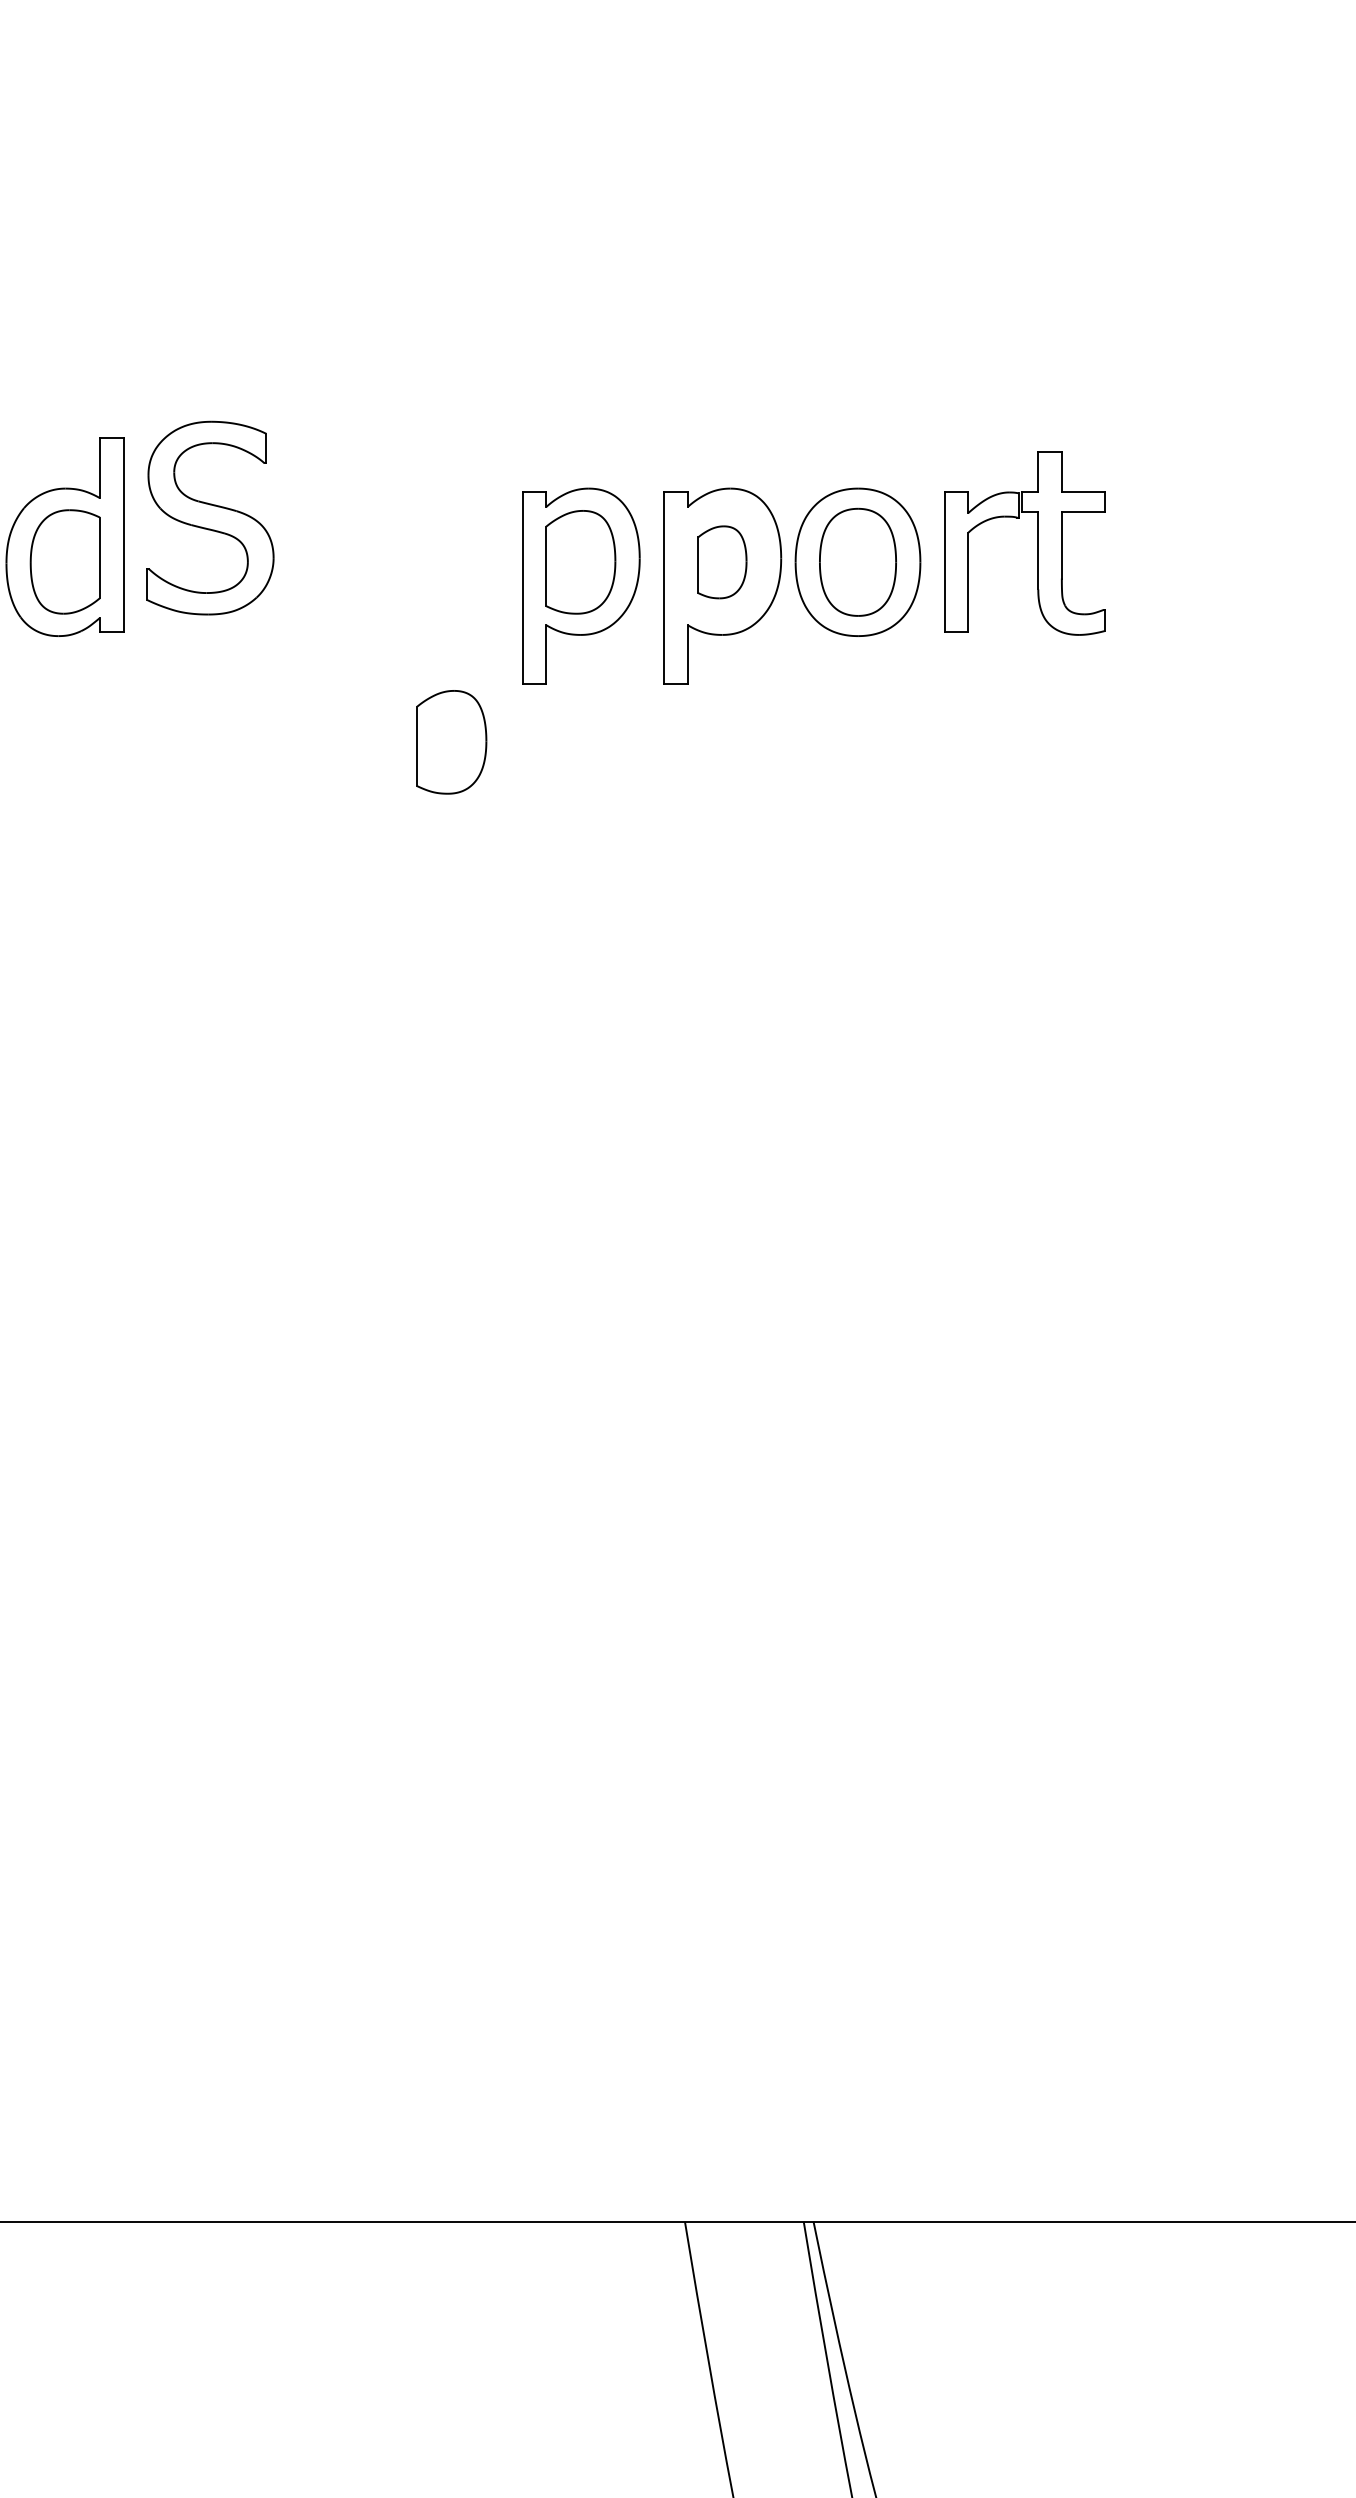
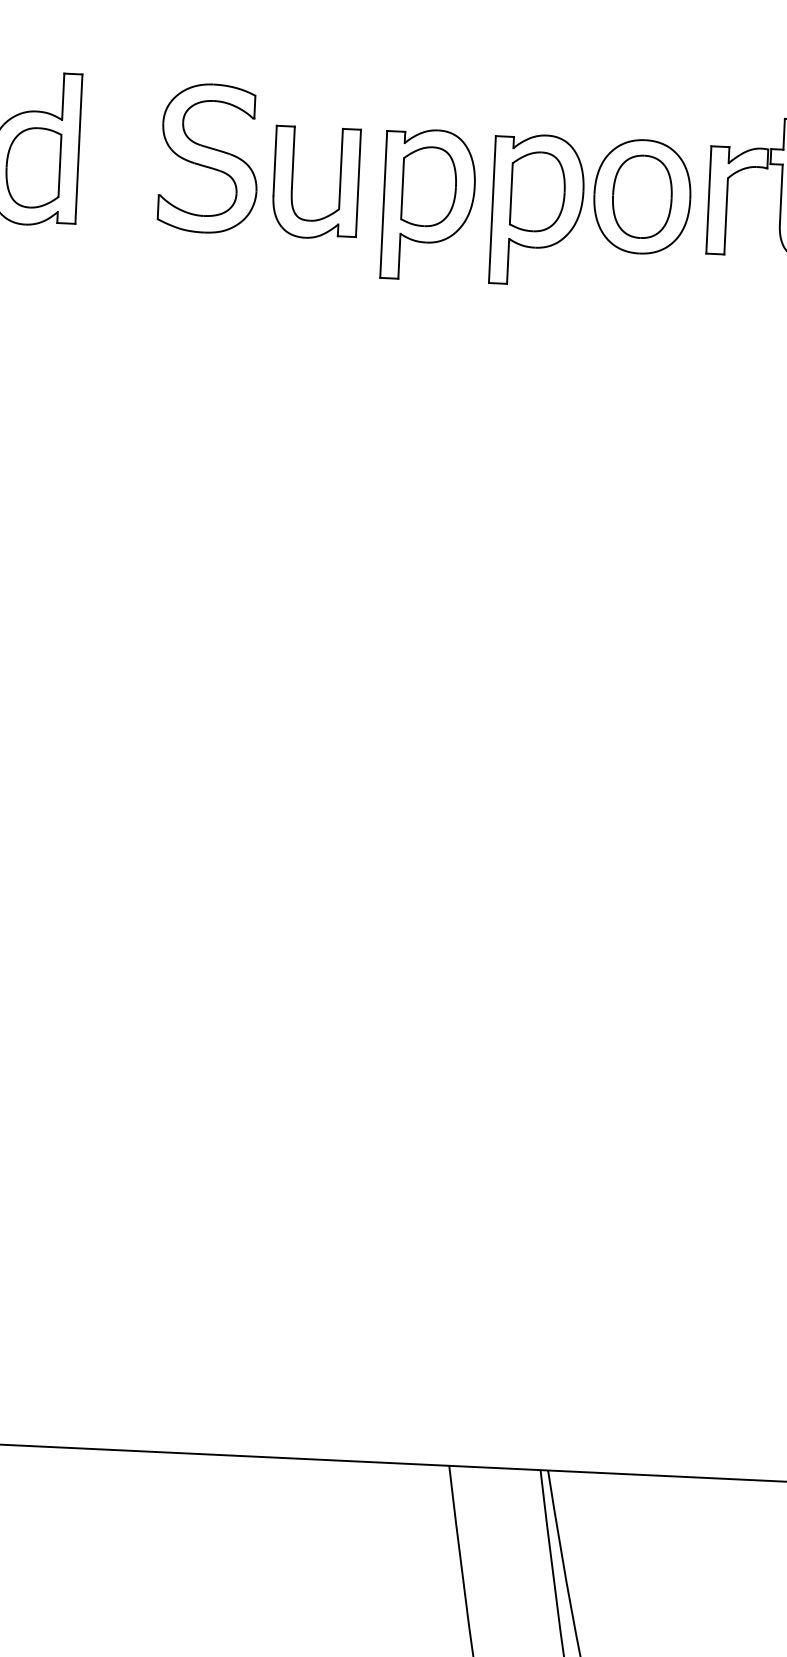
part: (210, 517) -> (209, 158), moved
part: (722, 562) -> (538, 192), size x1.43
part: (402, 563) -> (292, 181), added
part: (451, 742) -> (323, 320), removed

